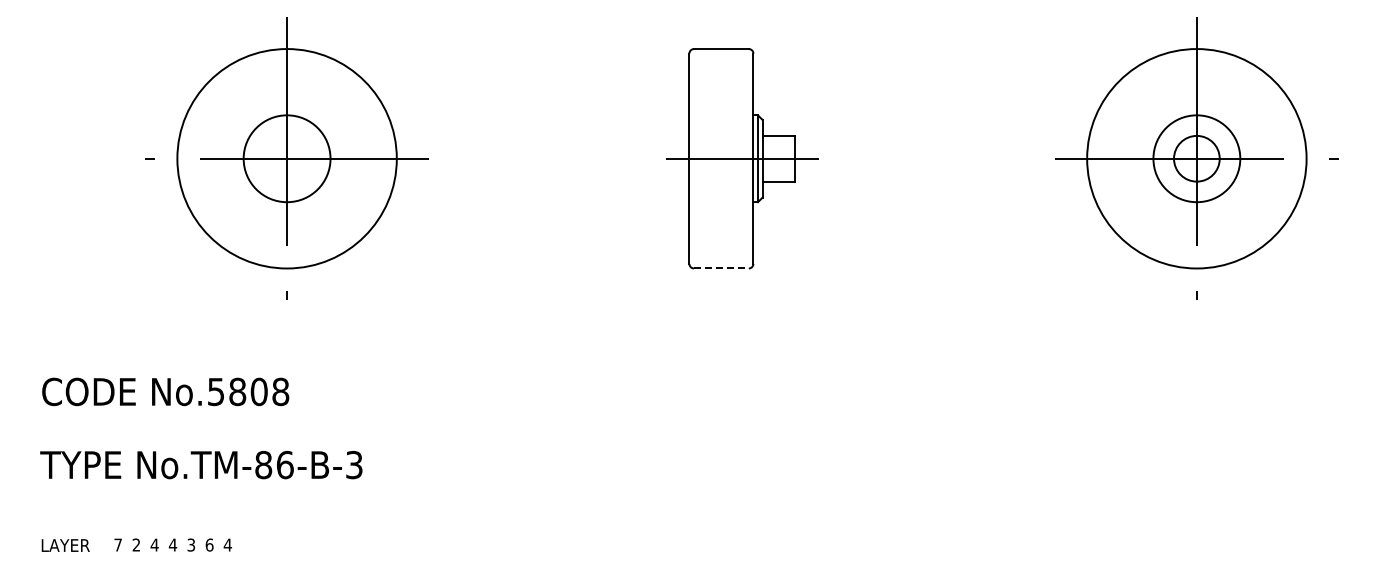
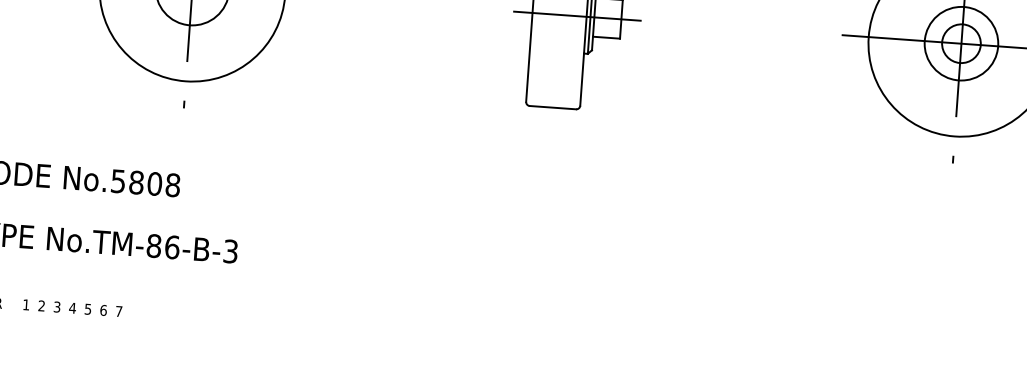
line: (721, 268) -> (553, 107), dashed -> solid
text: (117, 544) -> (25, 304), 7 -> 1
text: (154, 544) -> (57, 306), 4 -> 3
text: (190, 544) -> (87, 308), 3 -> 5
text: (227, 544) -> (118, 311), 4 -> 7

